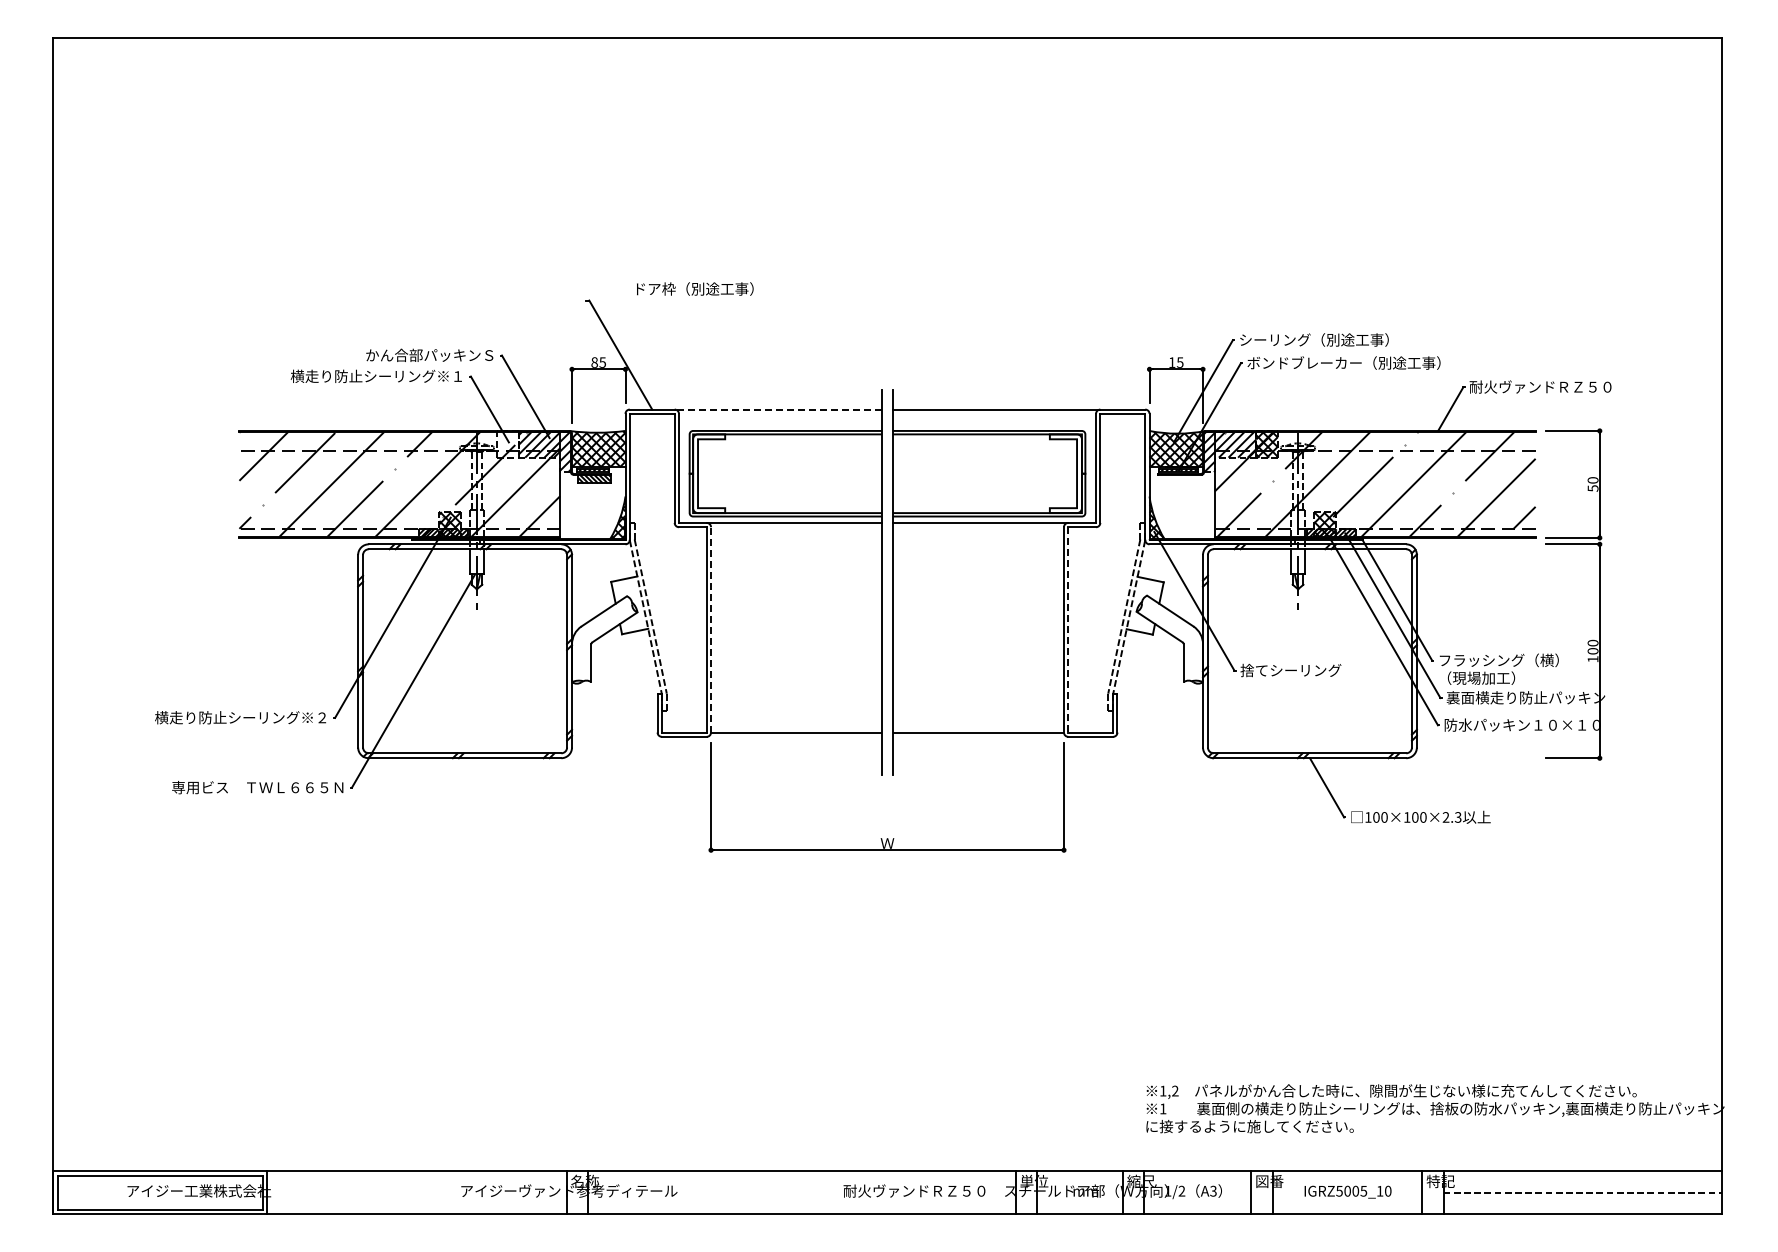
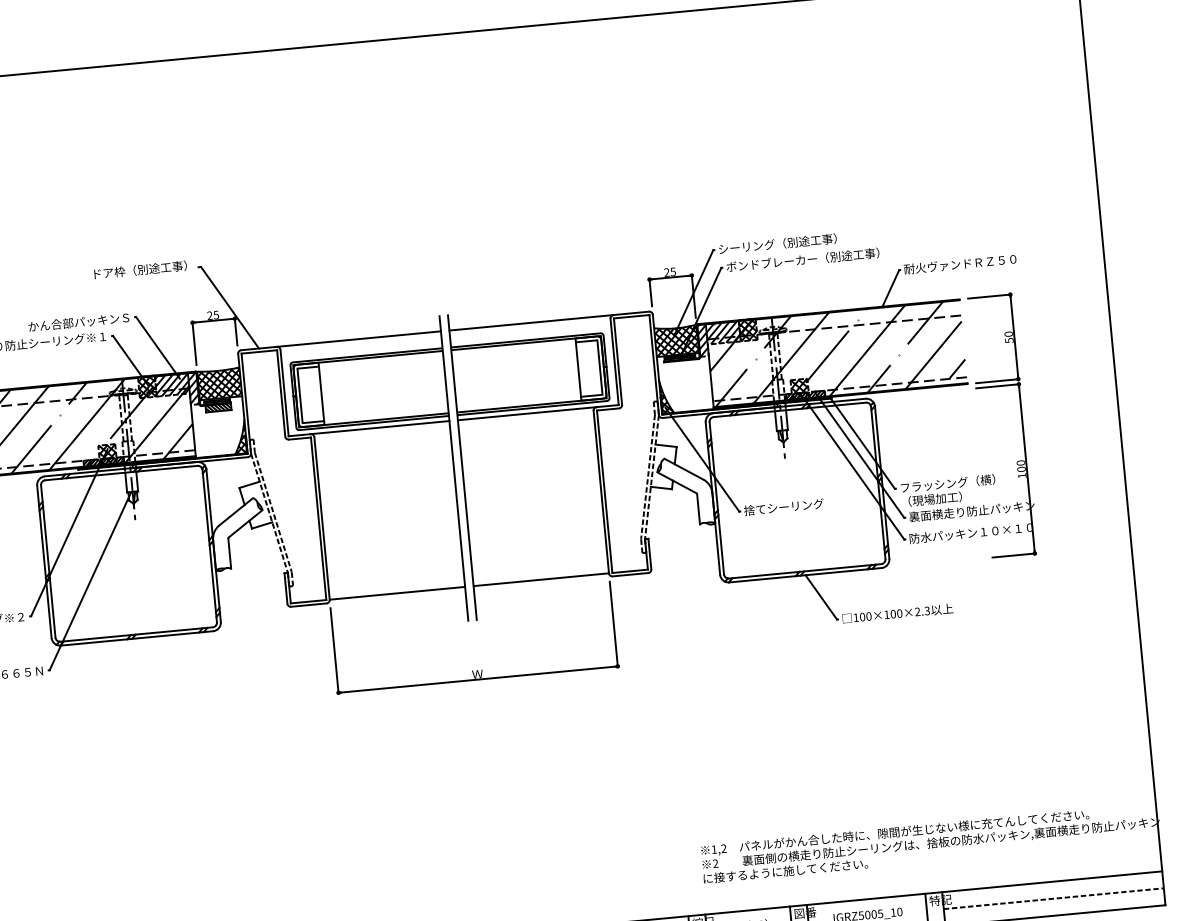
text: (695, 288) -> (140, 269), moved
text: (594, 362) -> (209, 315), 85 -> 25
text: (1171, 362) -> (666, 272), 15 -> 25
line: (778, 409) -> (358, 339), dashed -> solid
hatch: (507, 443) -> (147, 386), added
line: (725, 473) -> (321, 393), added
line: (1049, 473) -> (578, 369), added
line: (711, 629) -> (322, 518), dashed -> solid
line: (1068, 629) -> (604, 491), dashed -> solid
text: (1163, 1108) -> (715, 863), 1 -> 2

